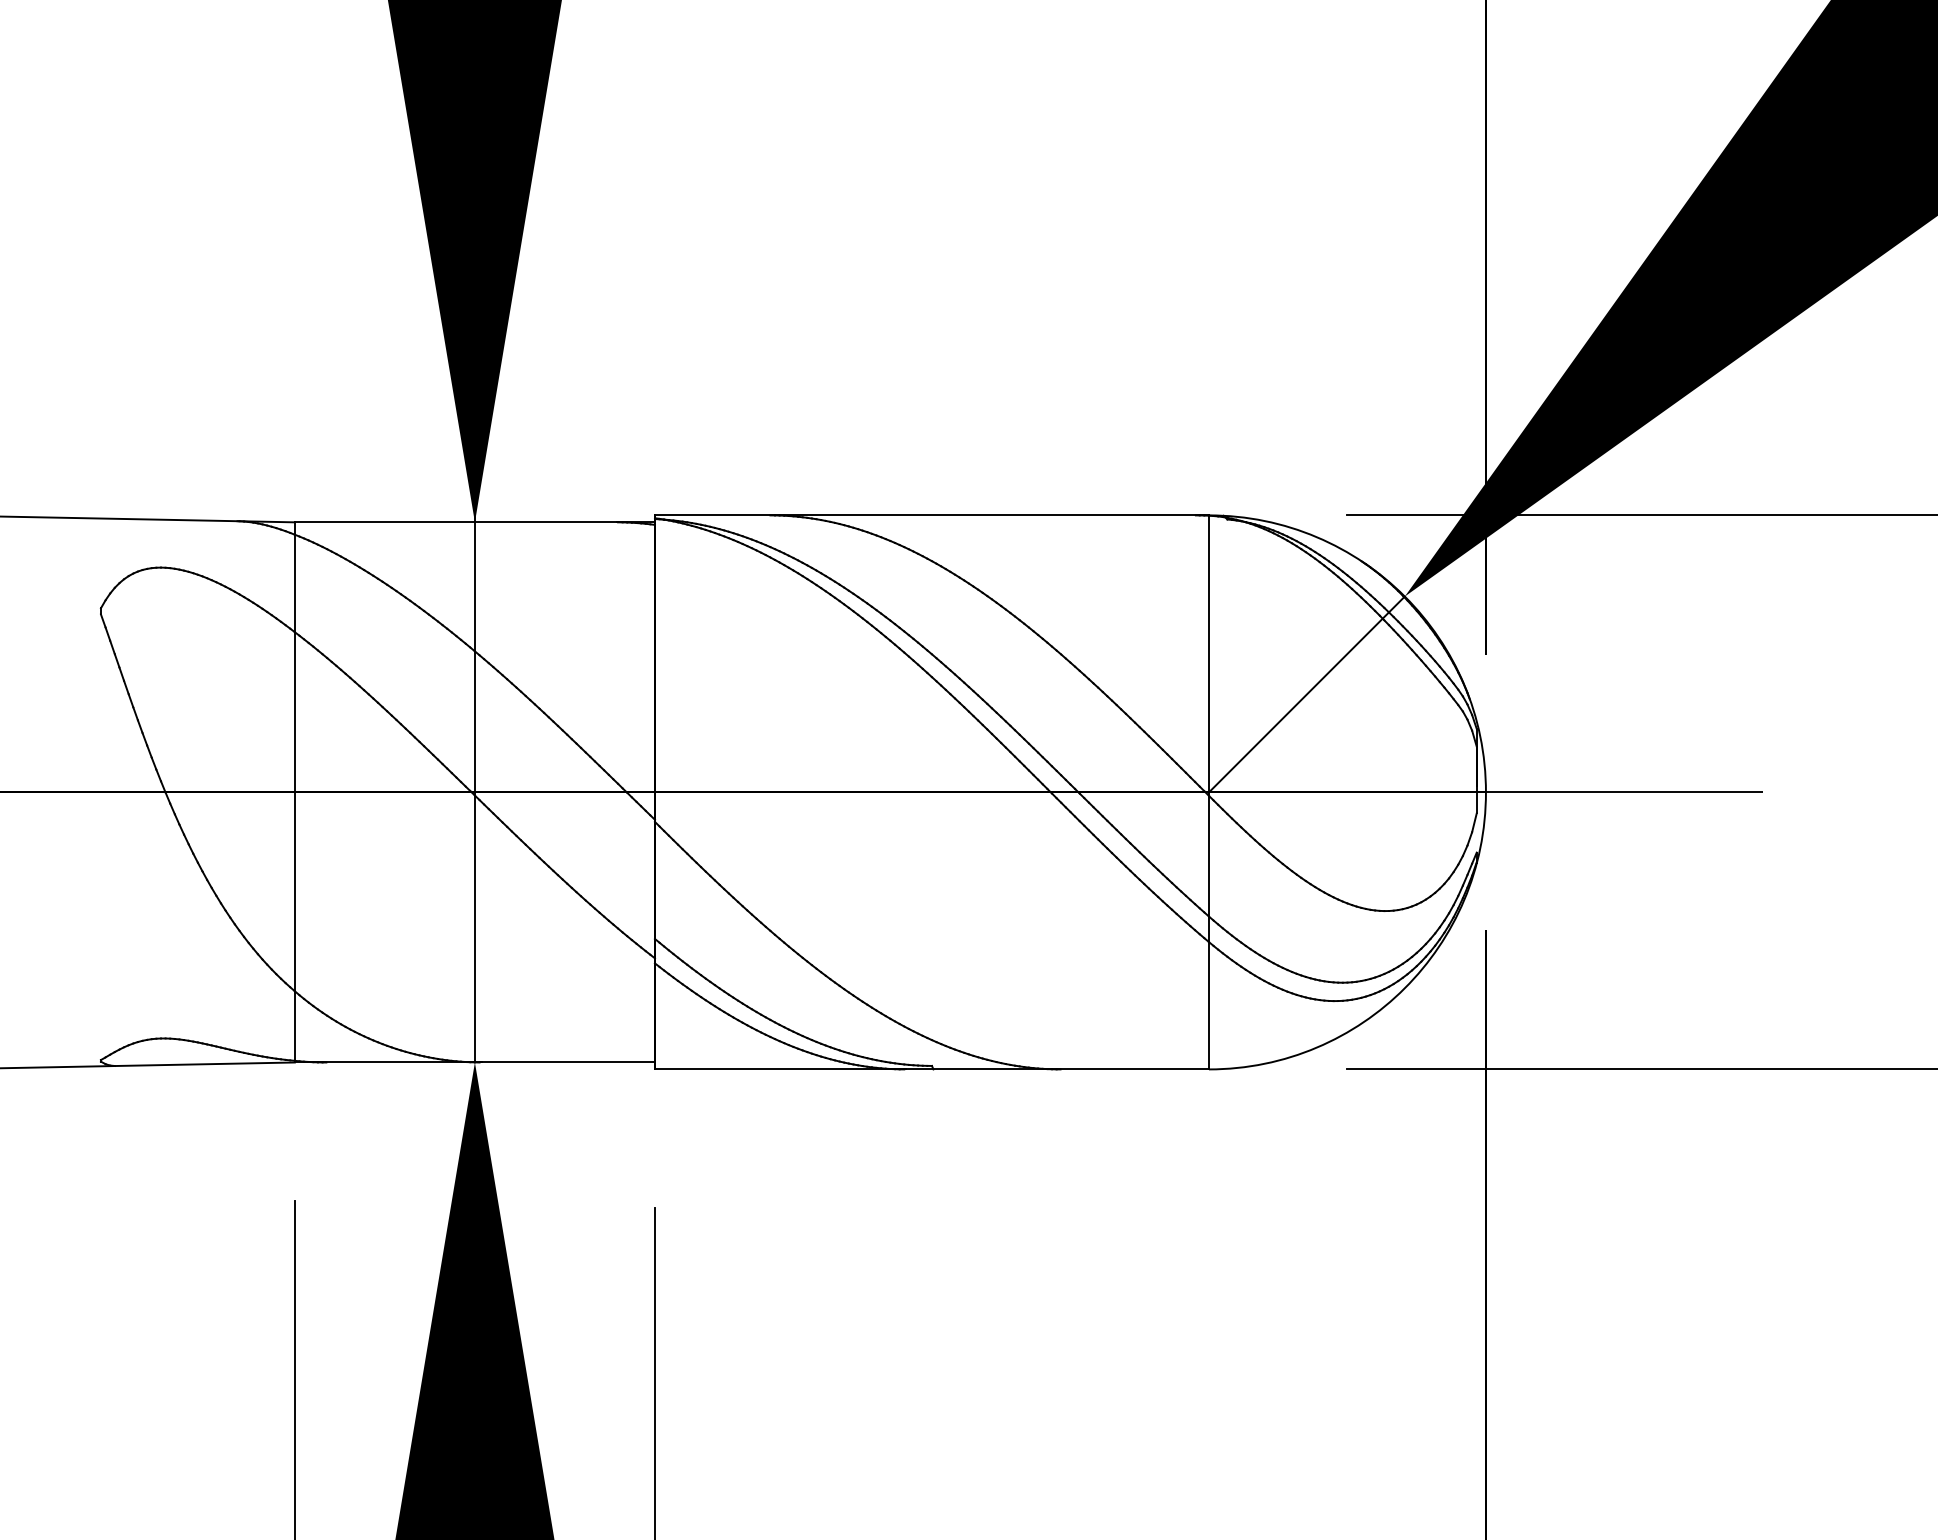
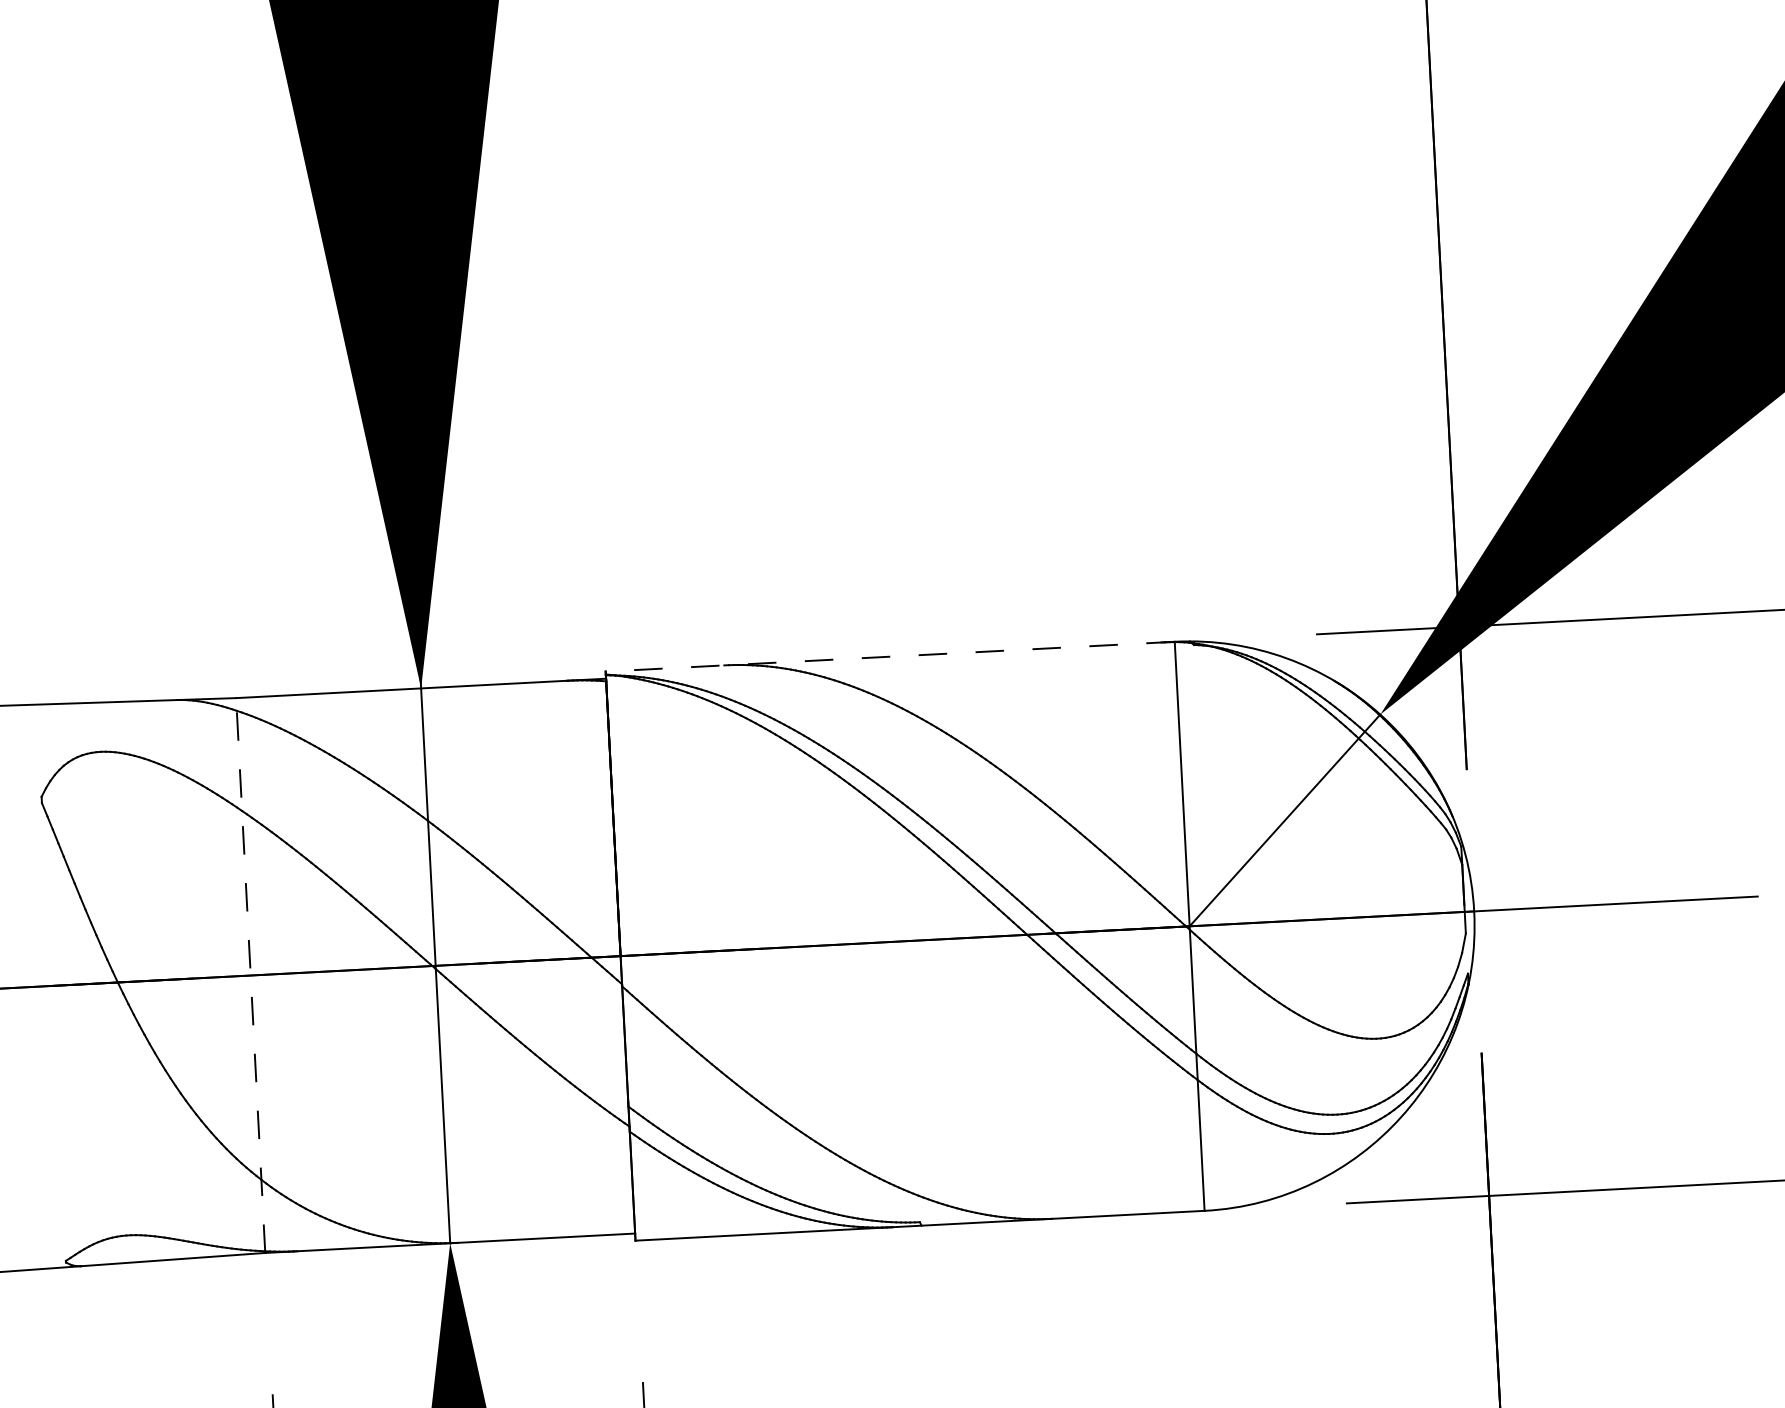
line: (931, 515) -> (889, 656), solid -> dashed
line: (294, 791) -> (250, 974), solid -> dashed

